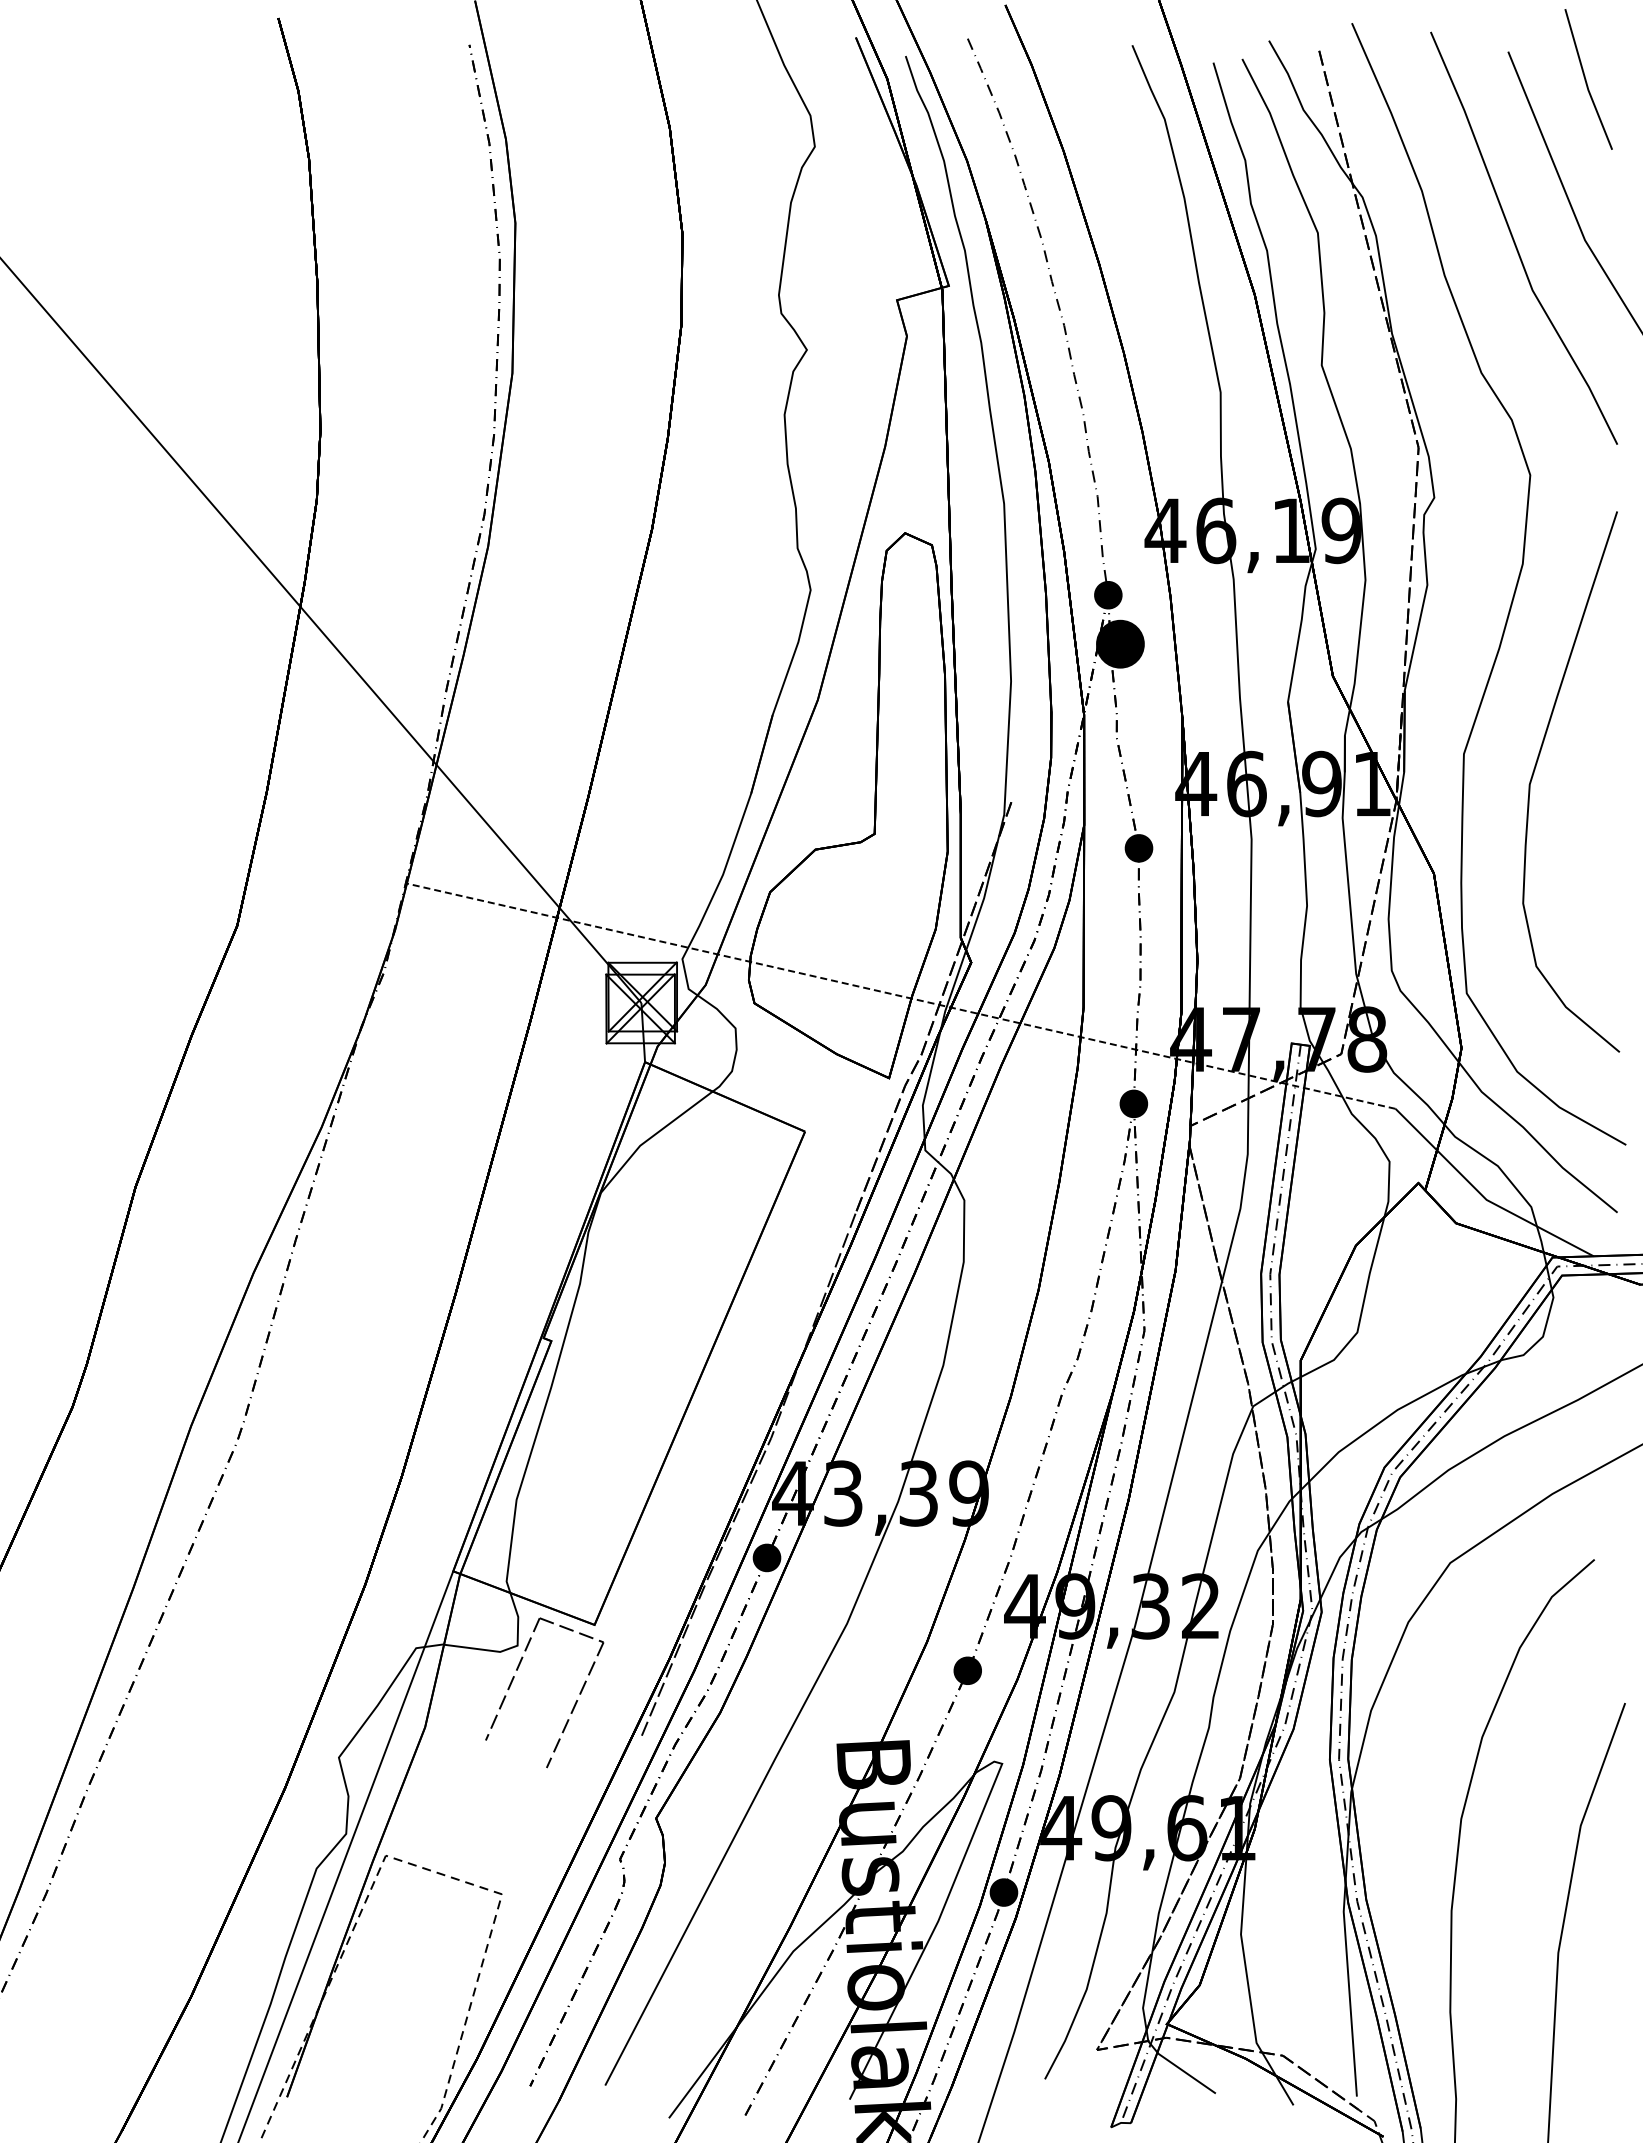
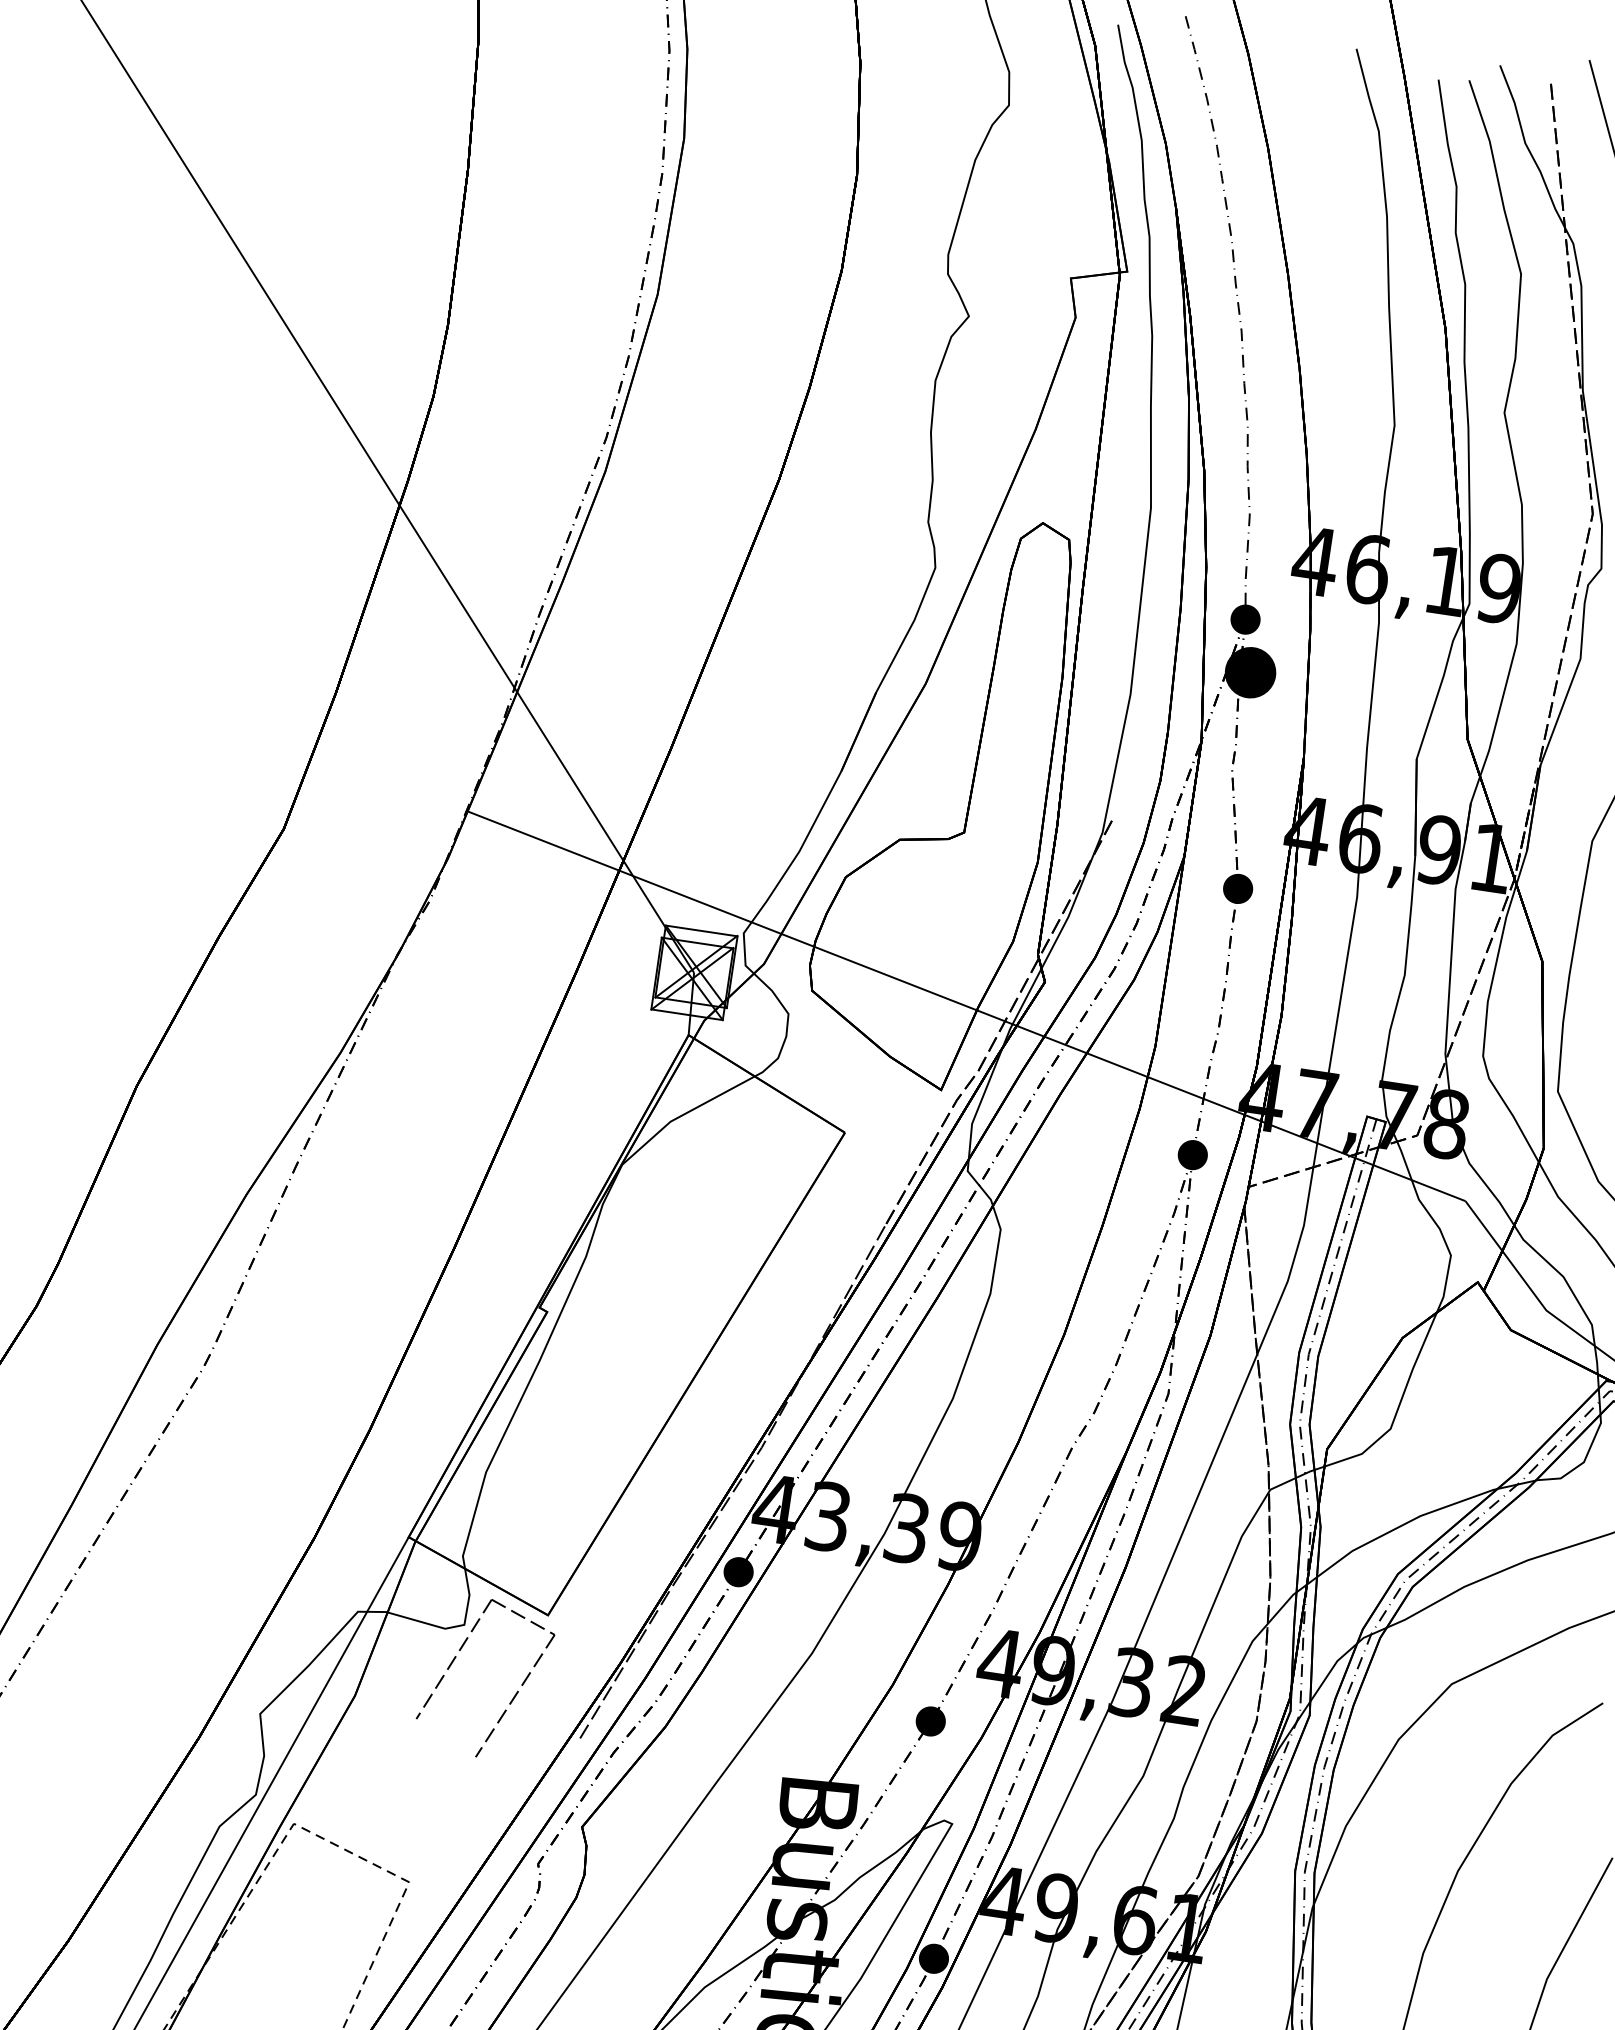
line: (900, 996) -> (965, 1006), dashed -> solid

